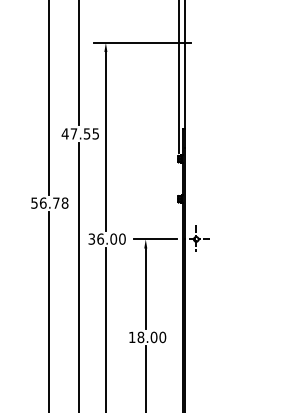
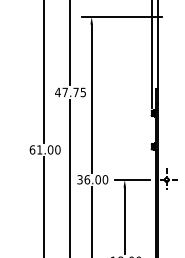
text: (86, 133) -> (75, 92), 47.55 -> 47.75
text: (49, 202) -> (44, 149), 56.78 -> 61.00

